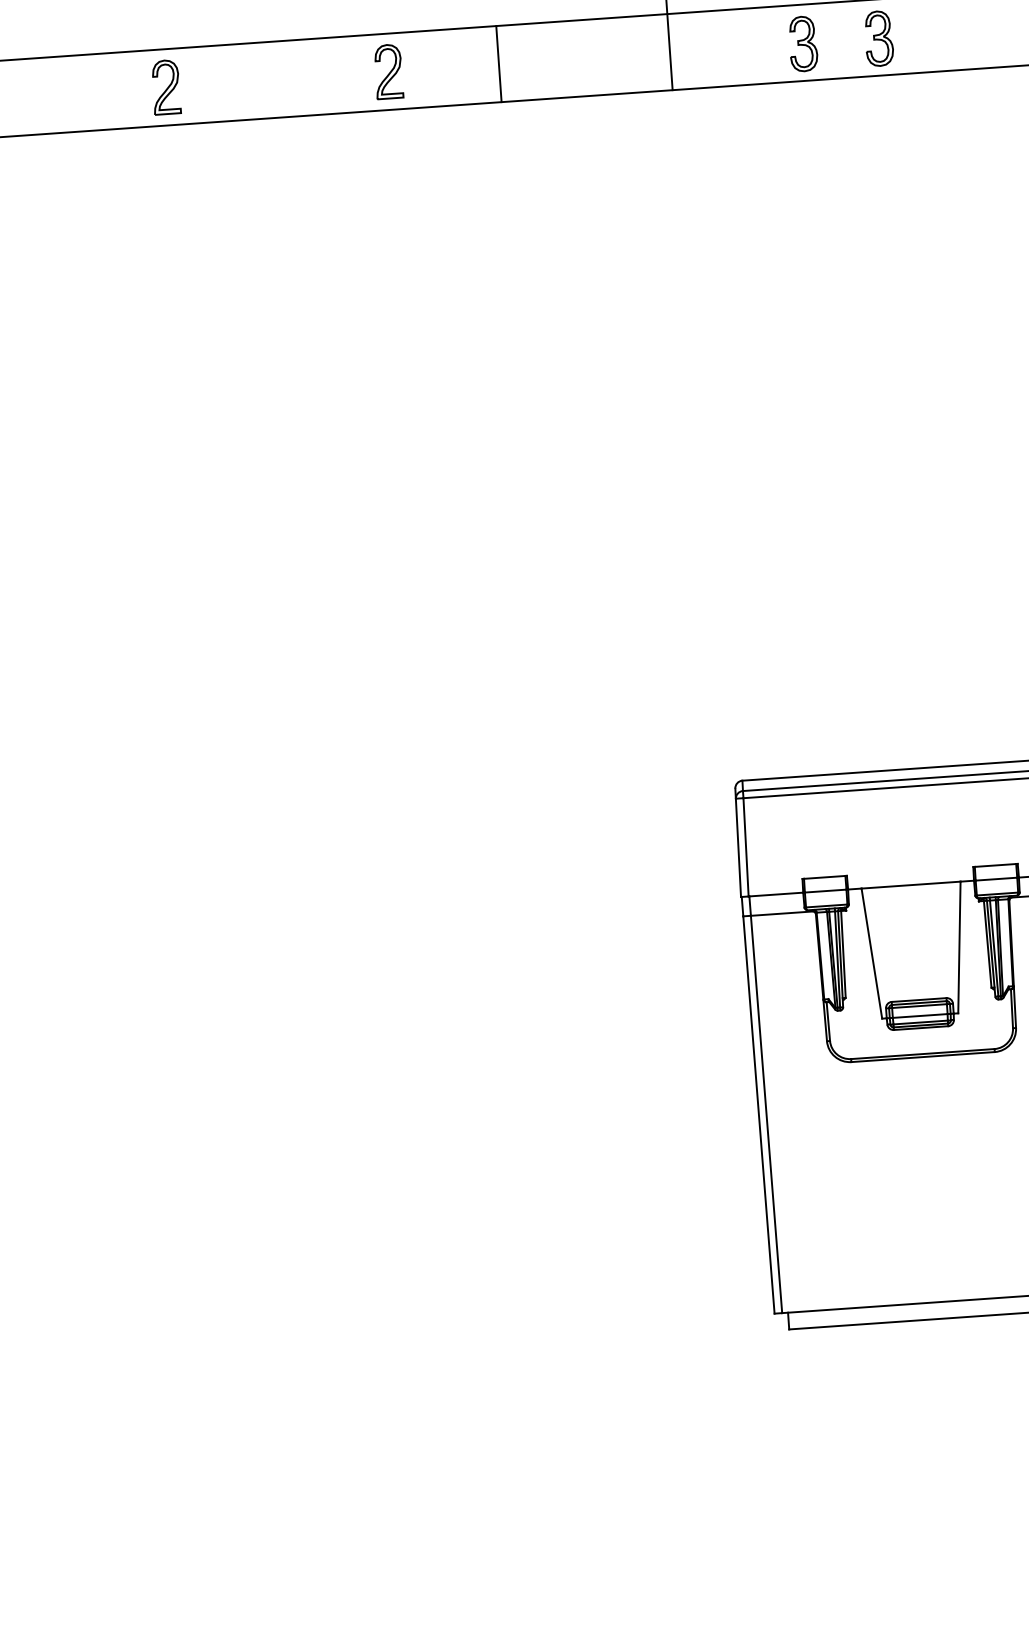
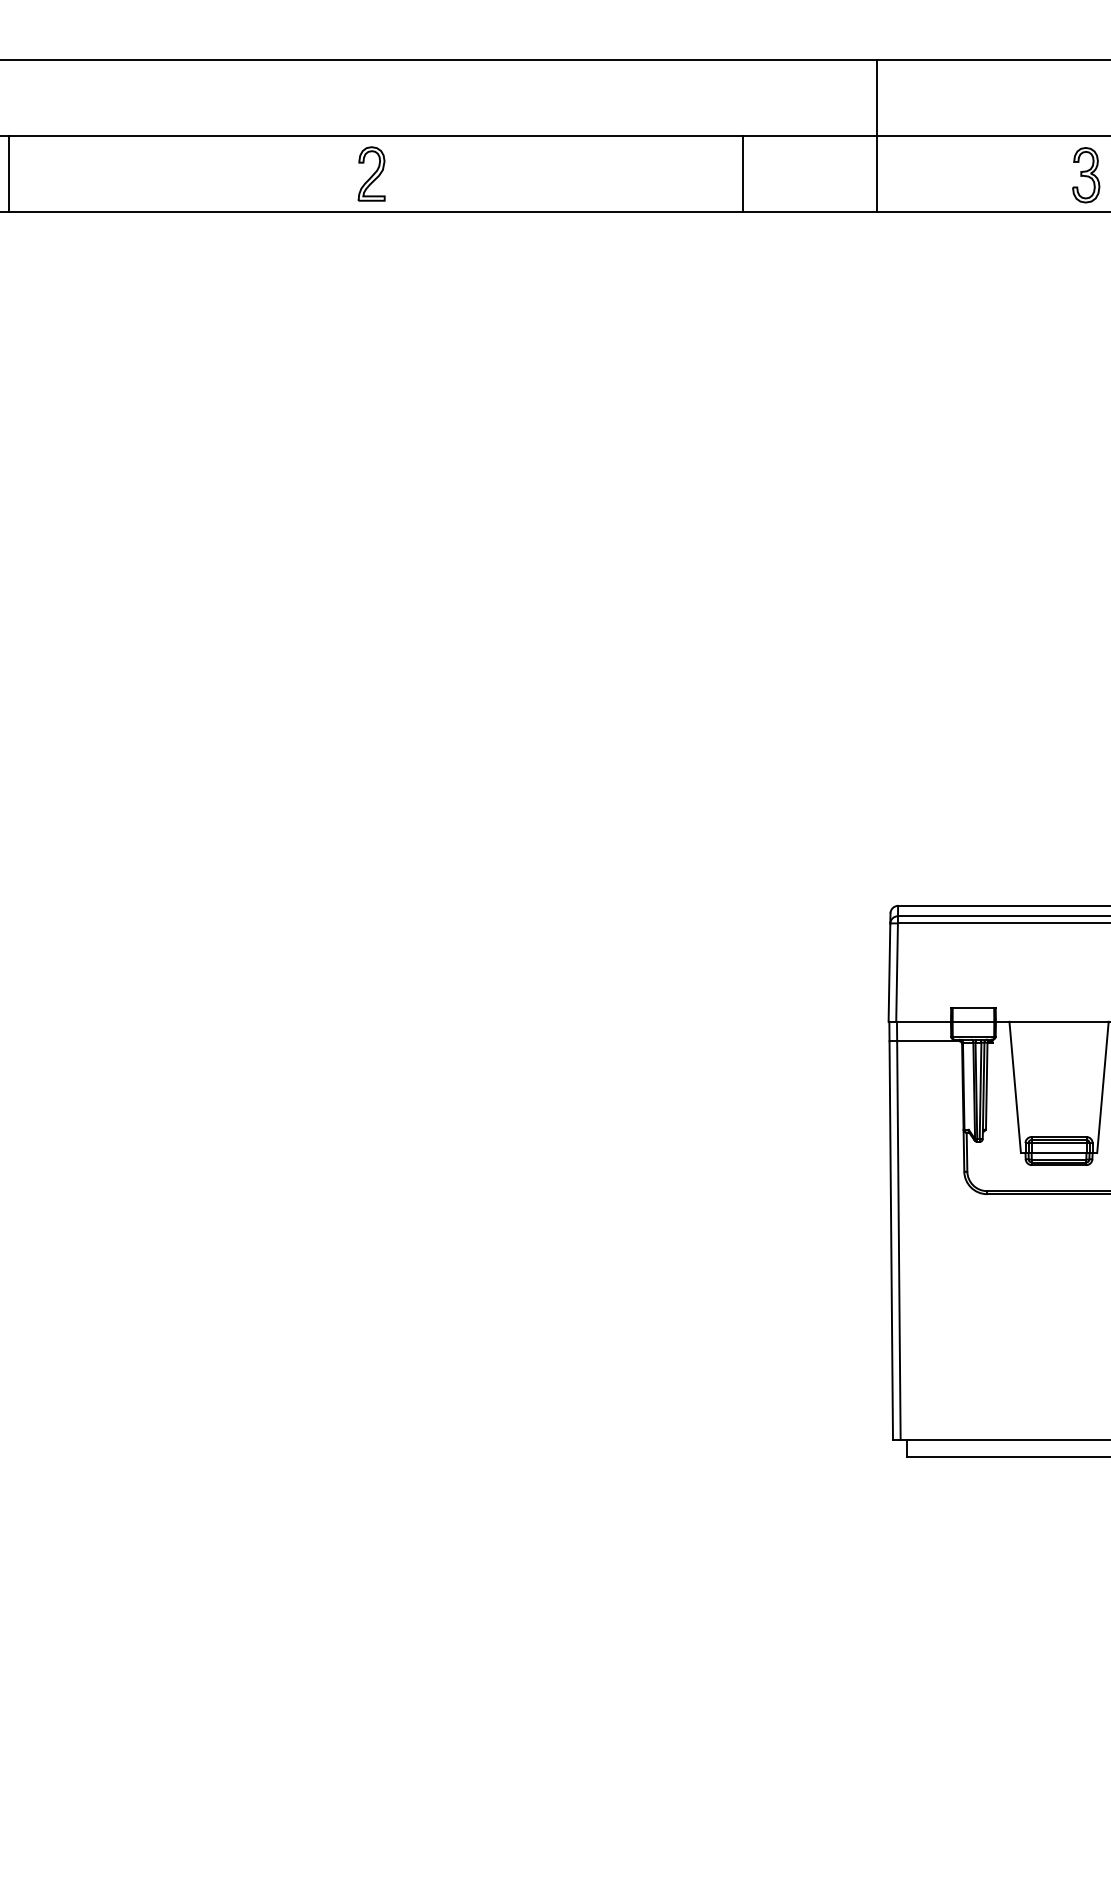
part: (803, 44) -> (1010, 175), removed
line: (499, 63) -> (743, 173), moved
part: (388, 71) -> (594, 173), removed

